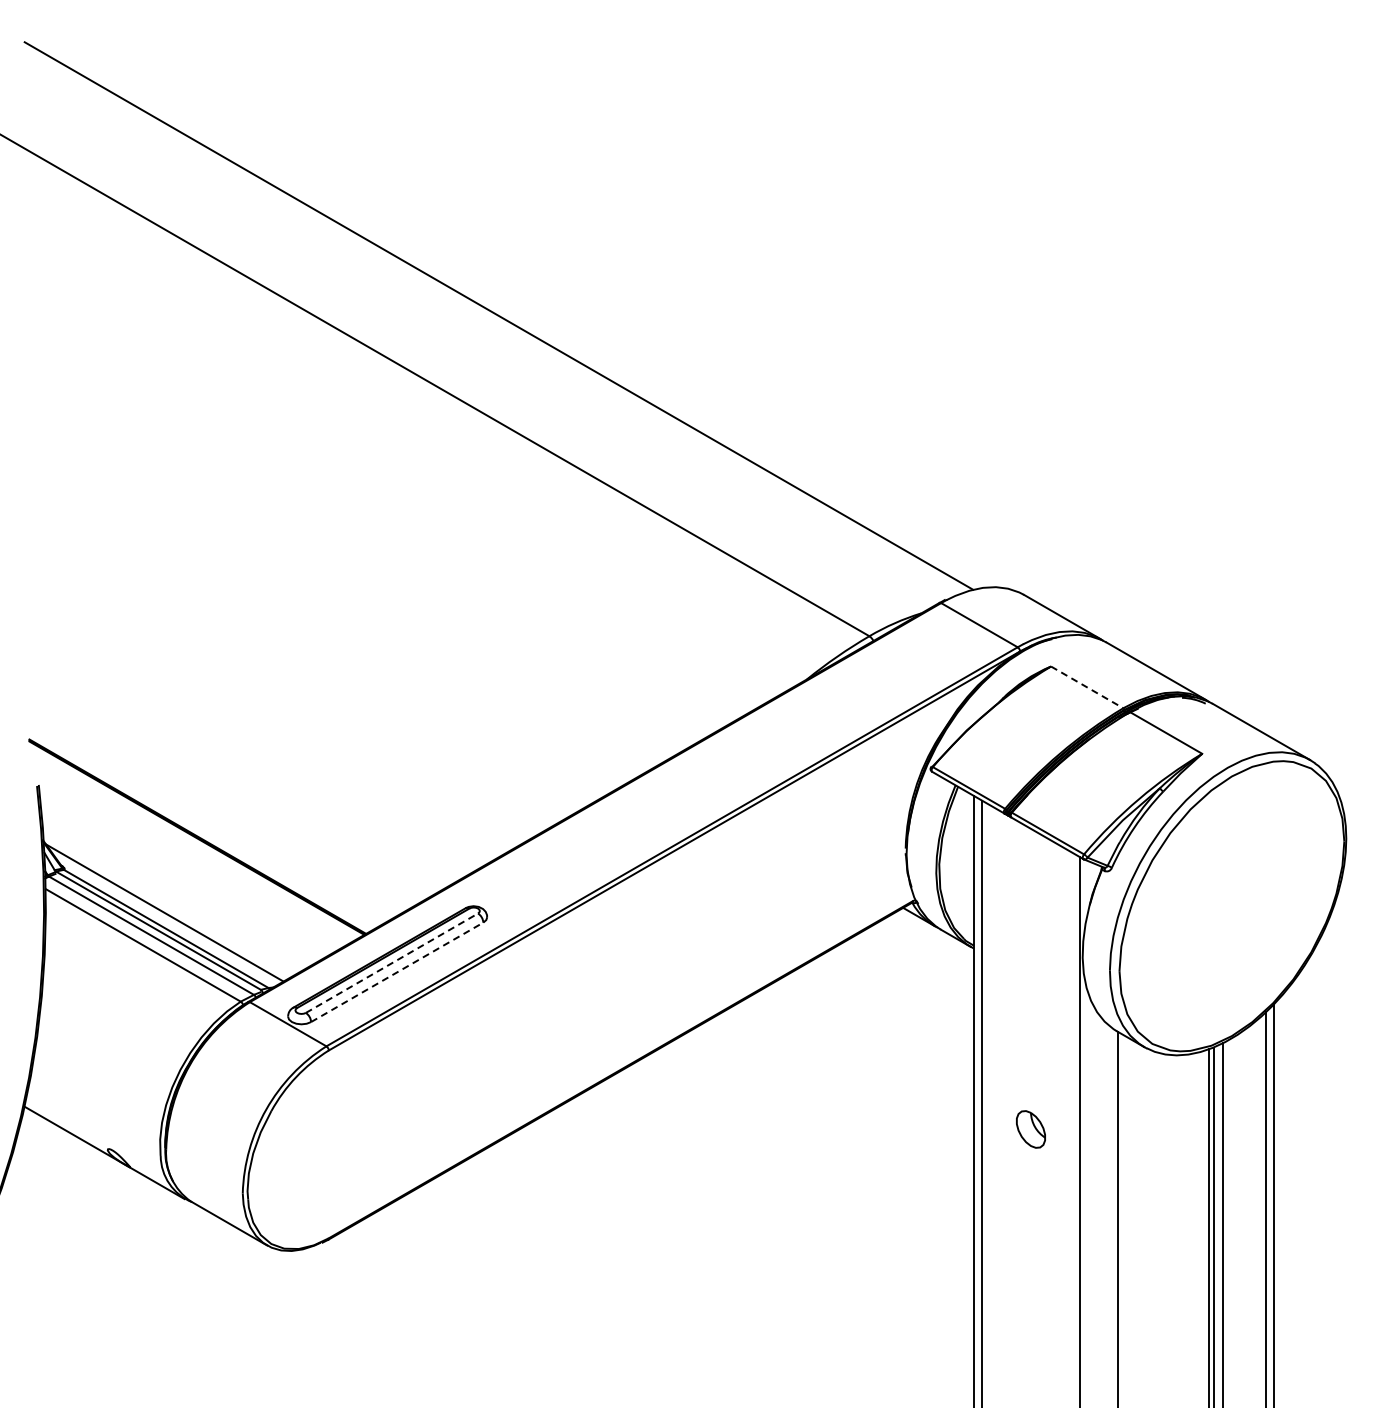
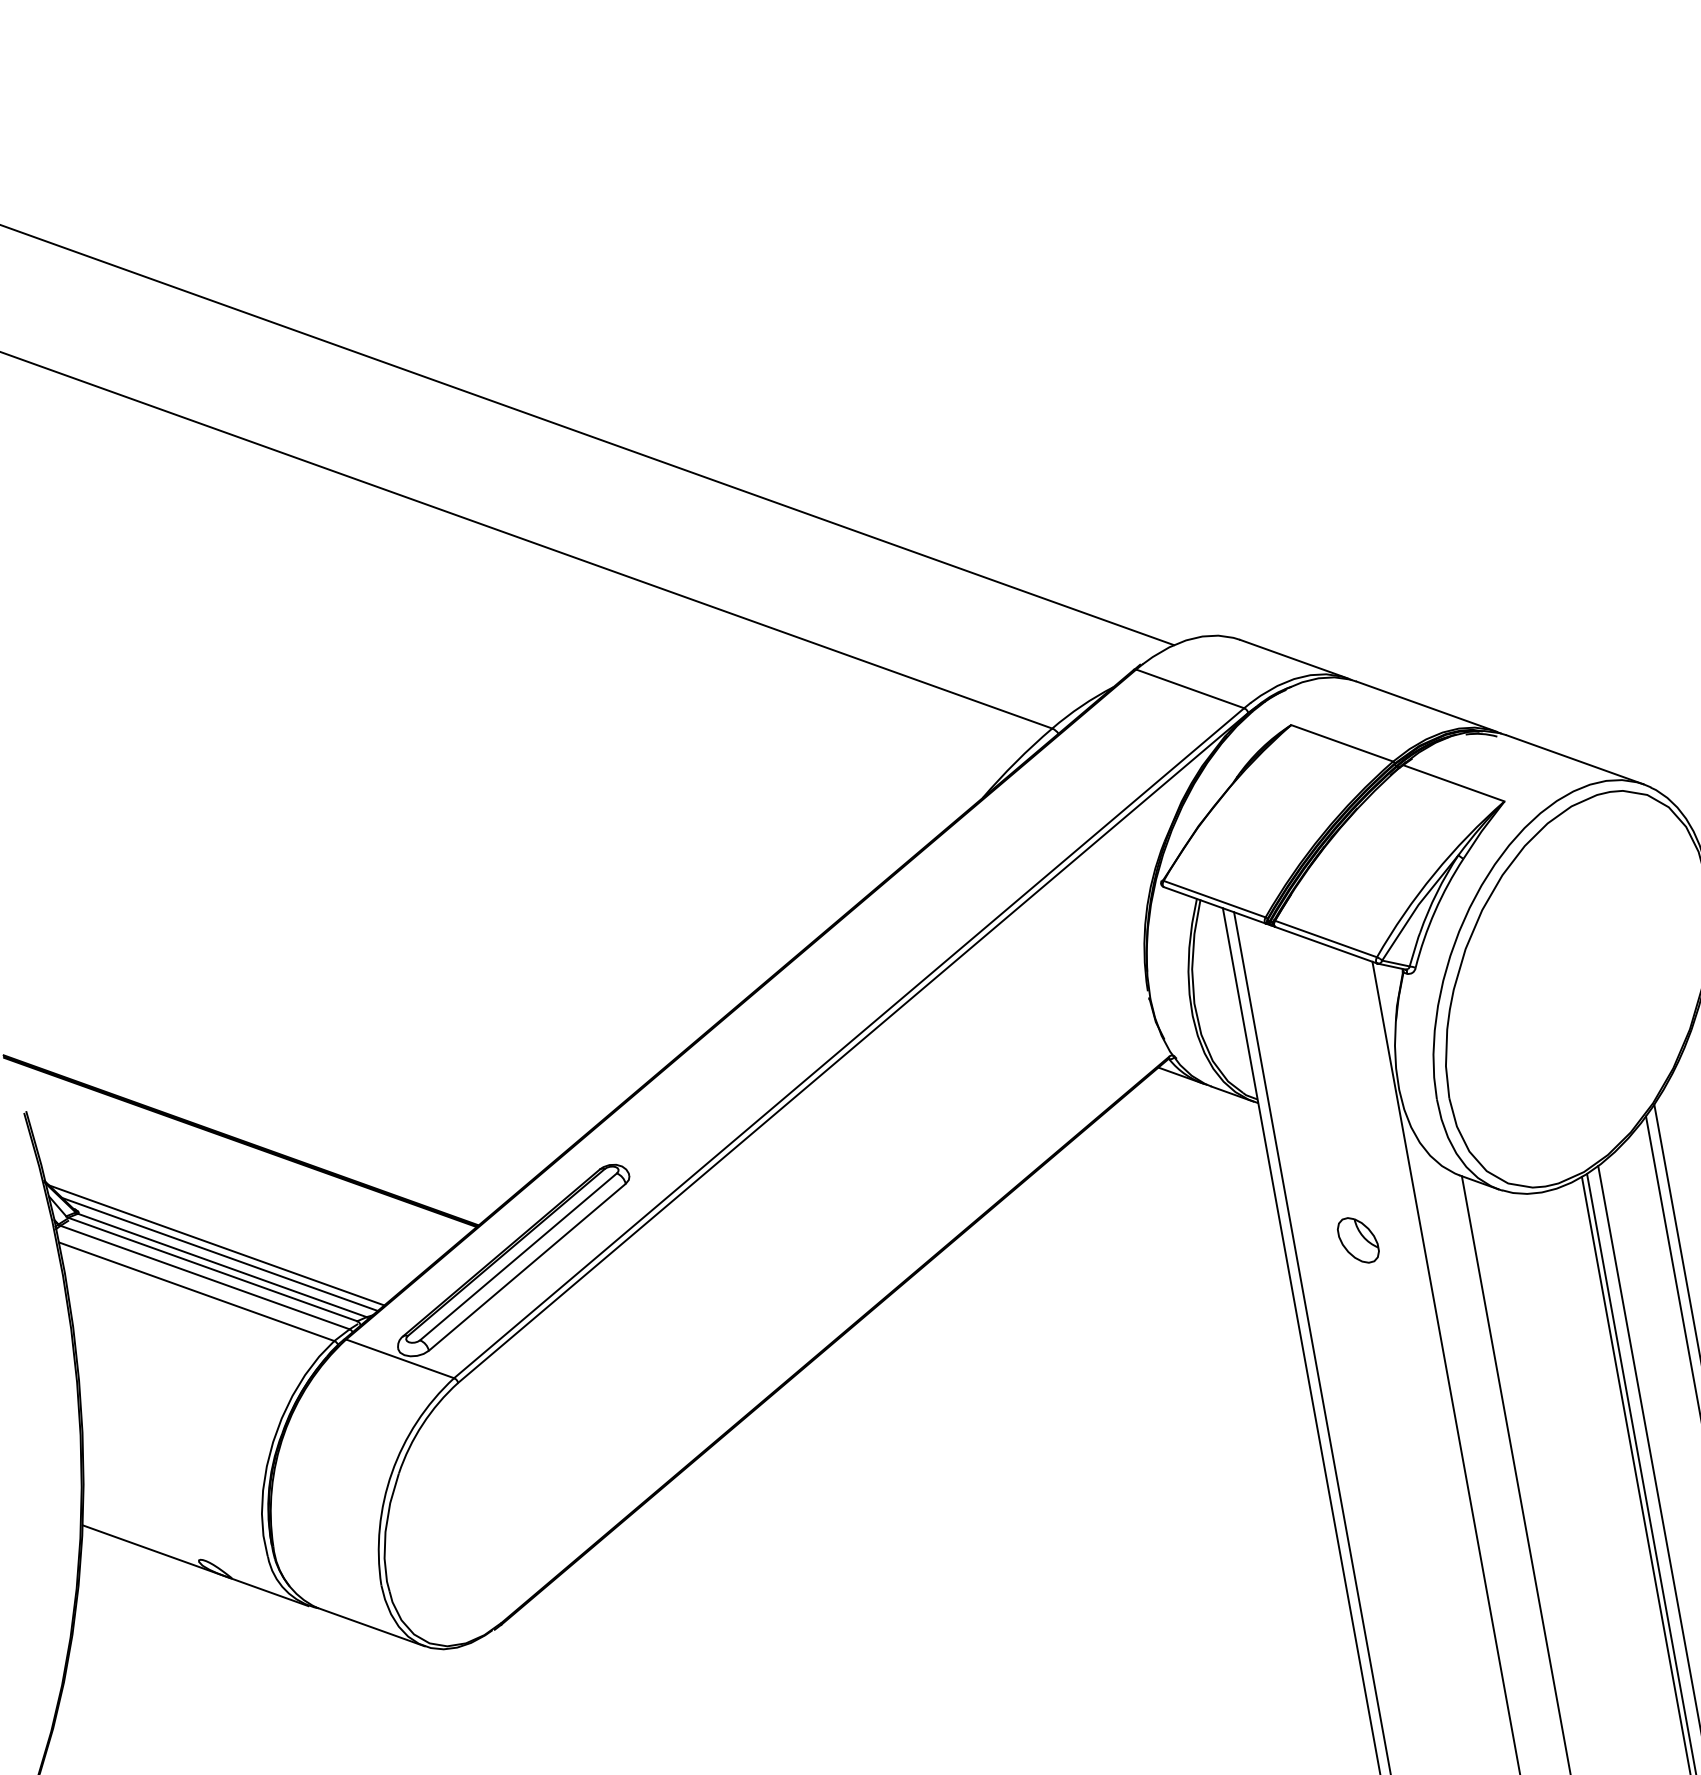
line: (1087, 687) -> (1342, 743), dashed -> solid
line: (165, 919) -> (219, 1253), added
line: (392, 962) -> (518, 1255), dashed -> solid
line: (397, 972) -> (527, 1267), dashed -> solid
part: (1030, 1129) -> (1357, 1240), moved

